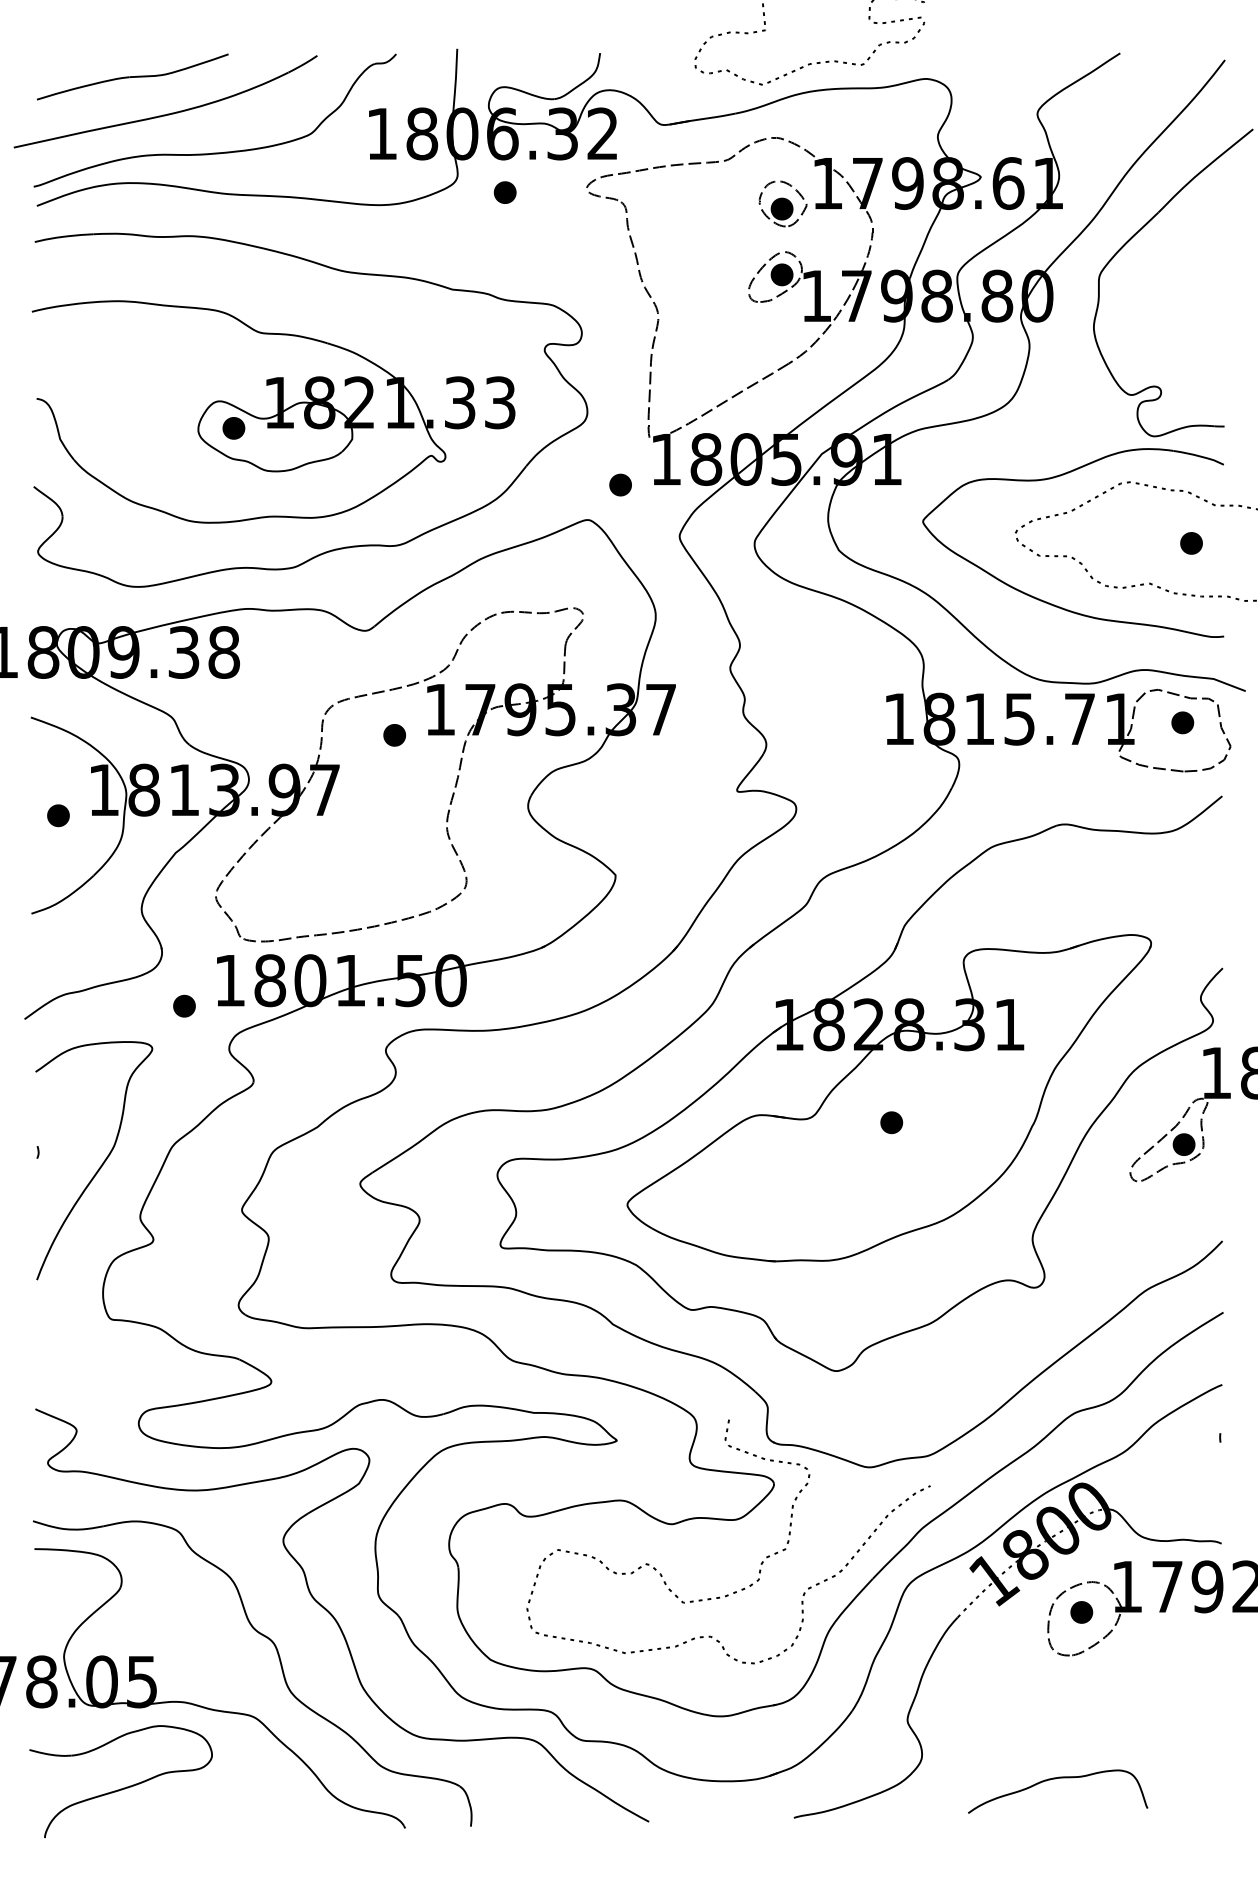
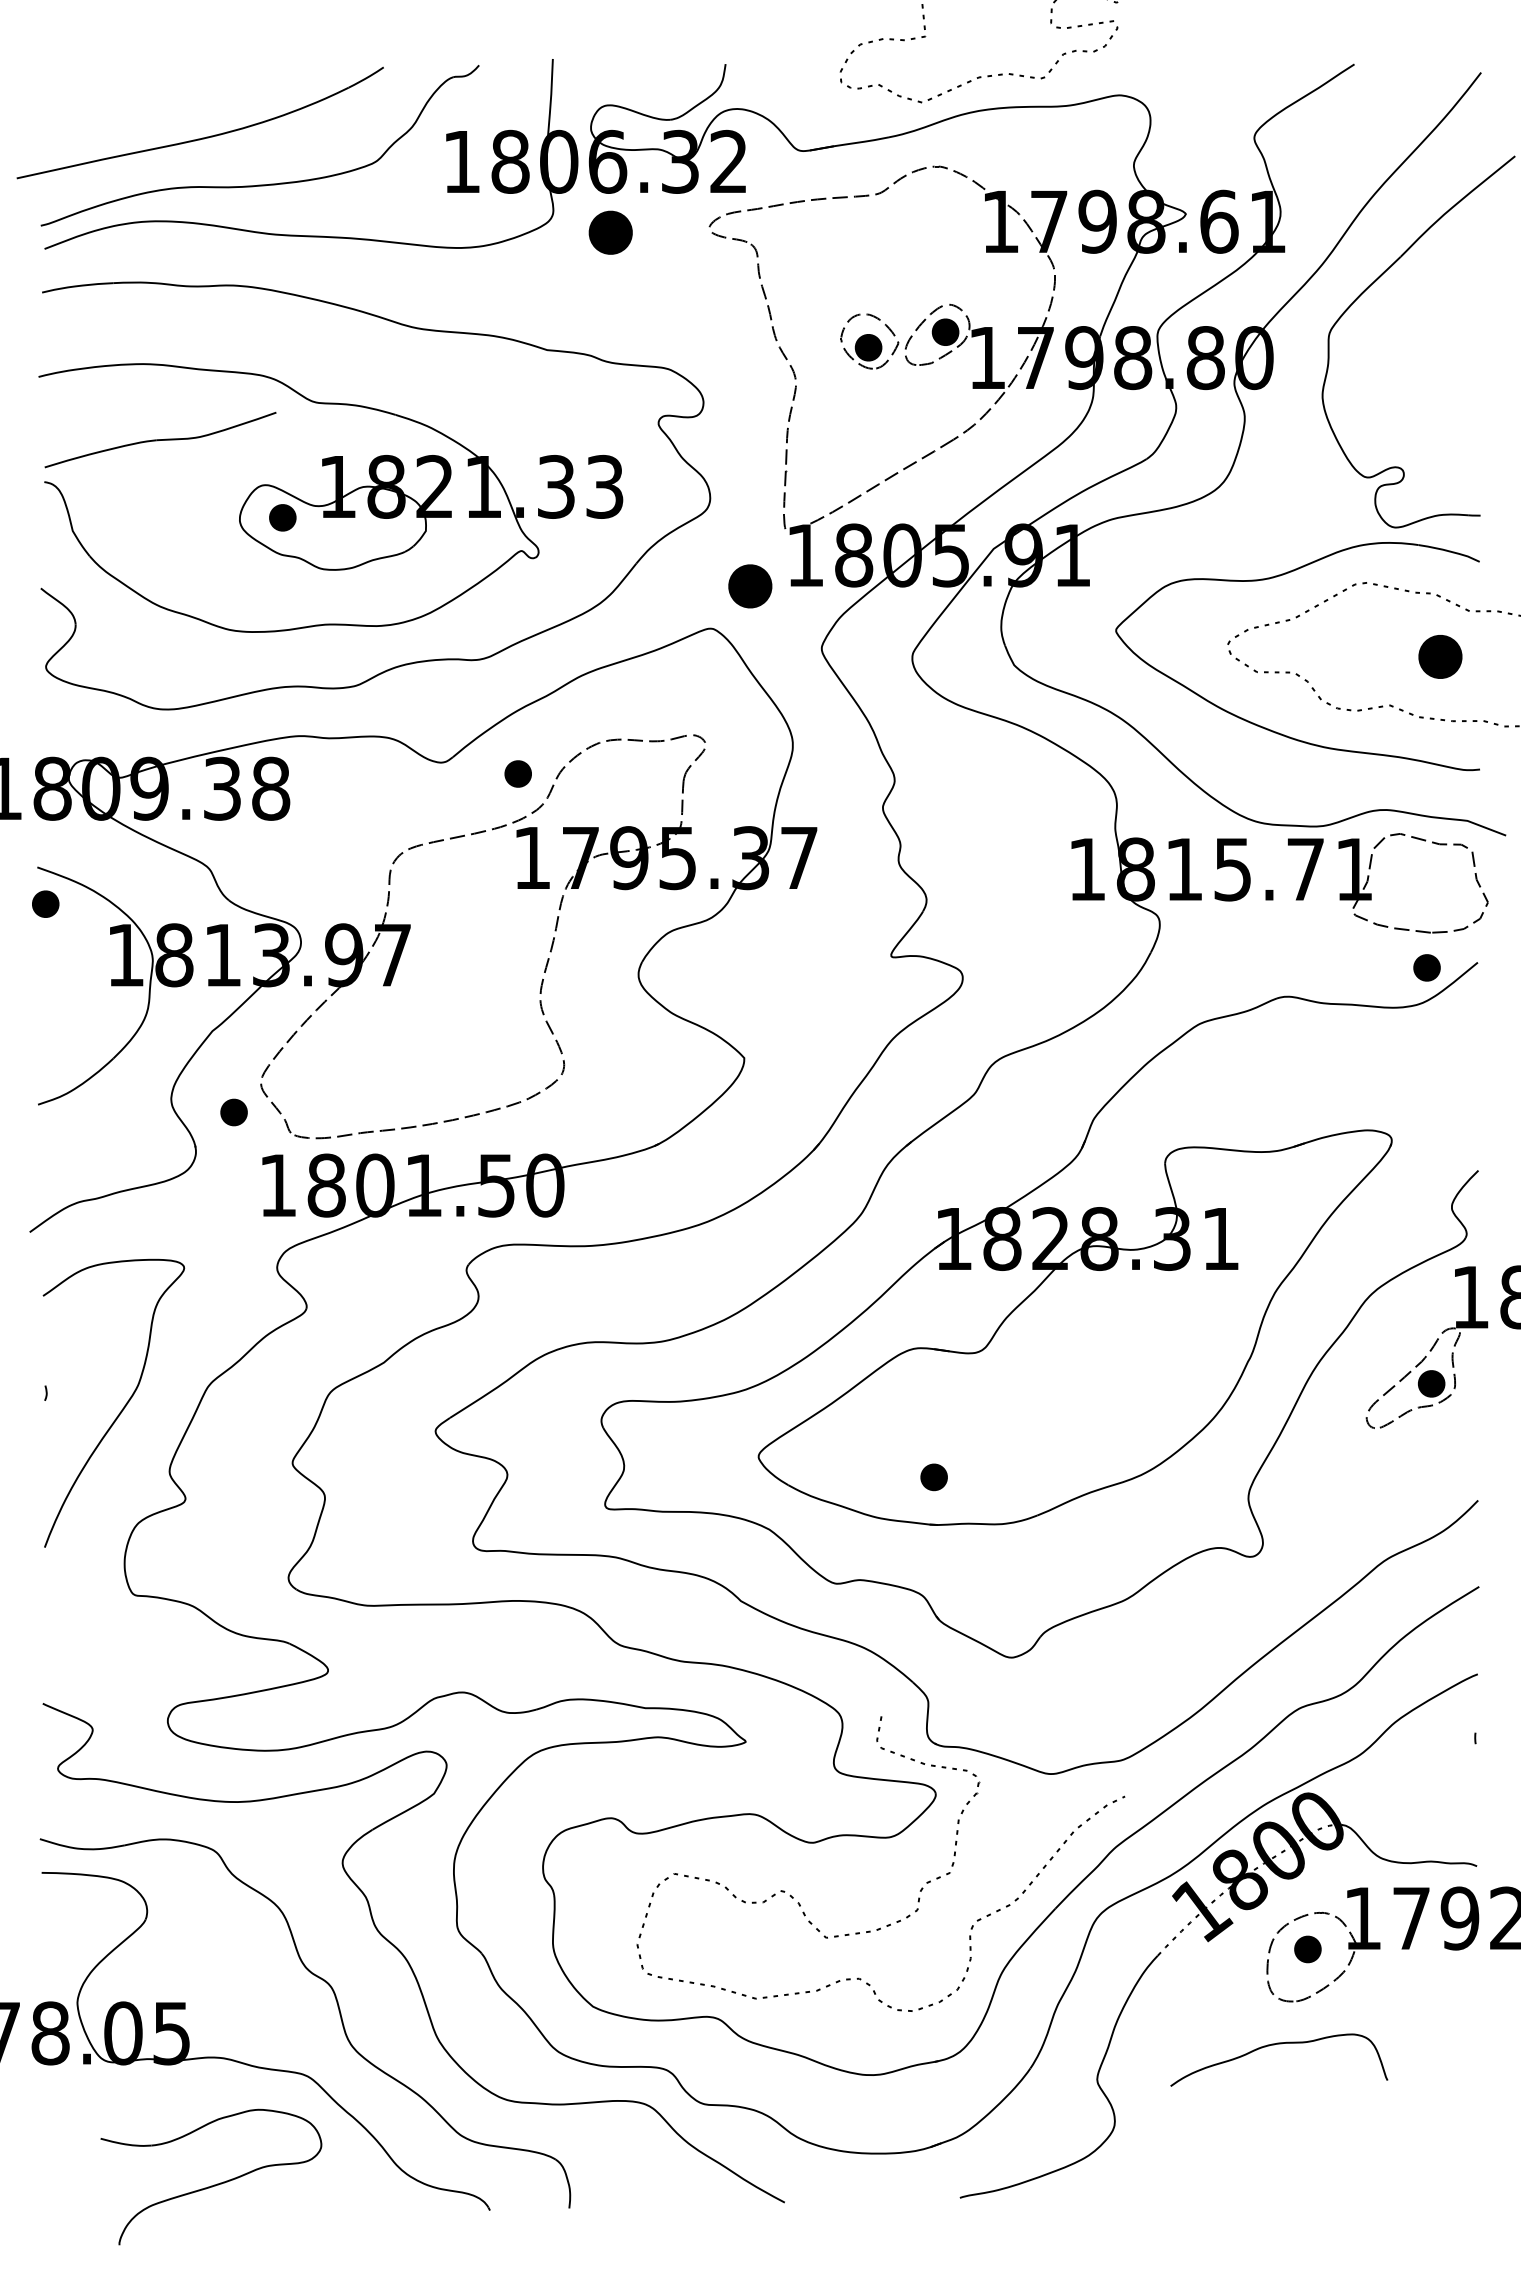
part: (132, 76) -> (160, 439), moved
part: (504, 192) -> (610, 232), size x1.6
part: (782, 203) -> (869, 341), moved
part: (620, 485) -> (750, 586), size x1.6
part: (1191, 543) -> (1440, 656), size x1.6
part: (1182, 722) -> (1426, 967), moved
part: (394, 734) -> (517, 773), moved
part: (58, 815) -> (45, 903), moved
part: (184, 1006) -> (233, 1112), moved
part: (891, 1122) -> (933, 1477), moved
curve: (1054, 1779) -> (1274, 2045), moved
part: (123, 1787) -> (214, 2184), moved

